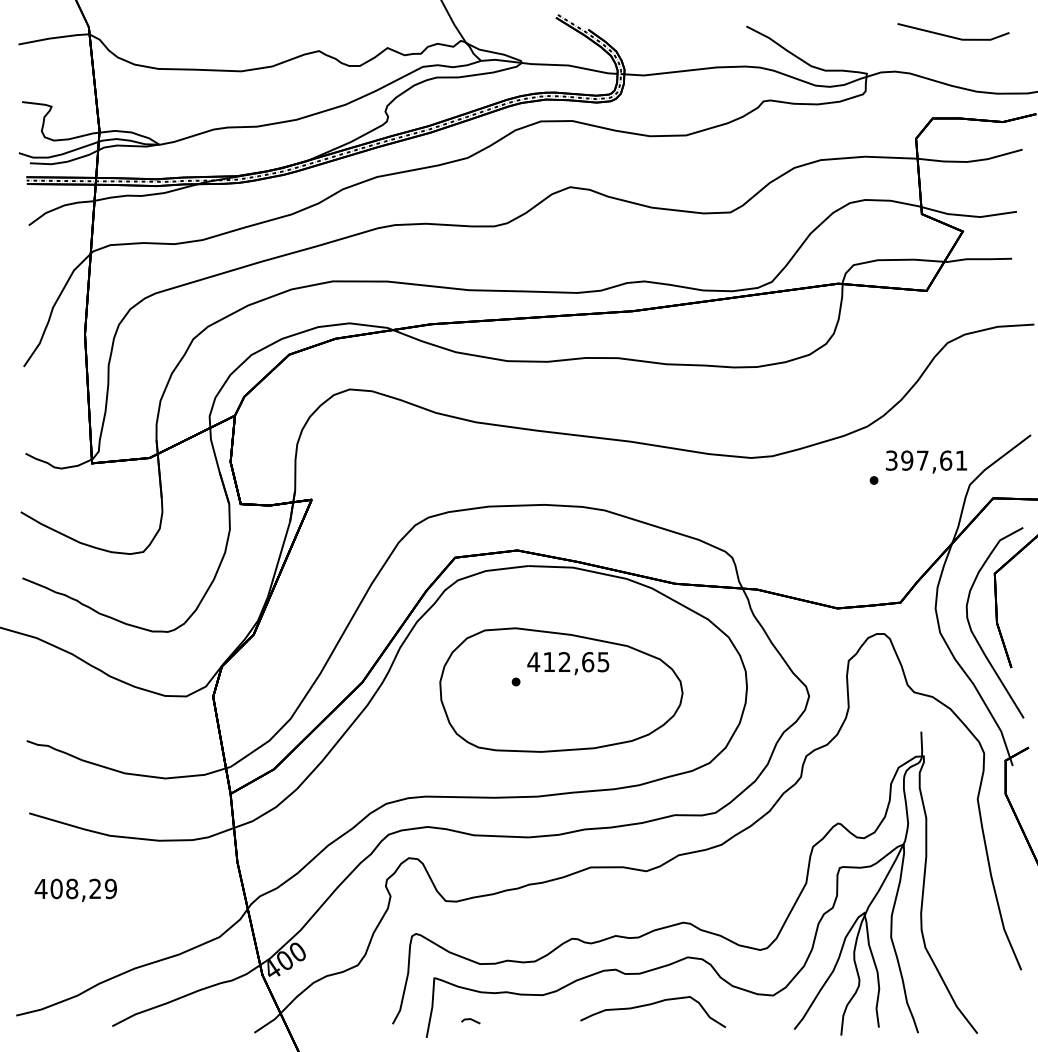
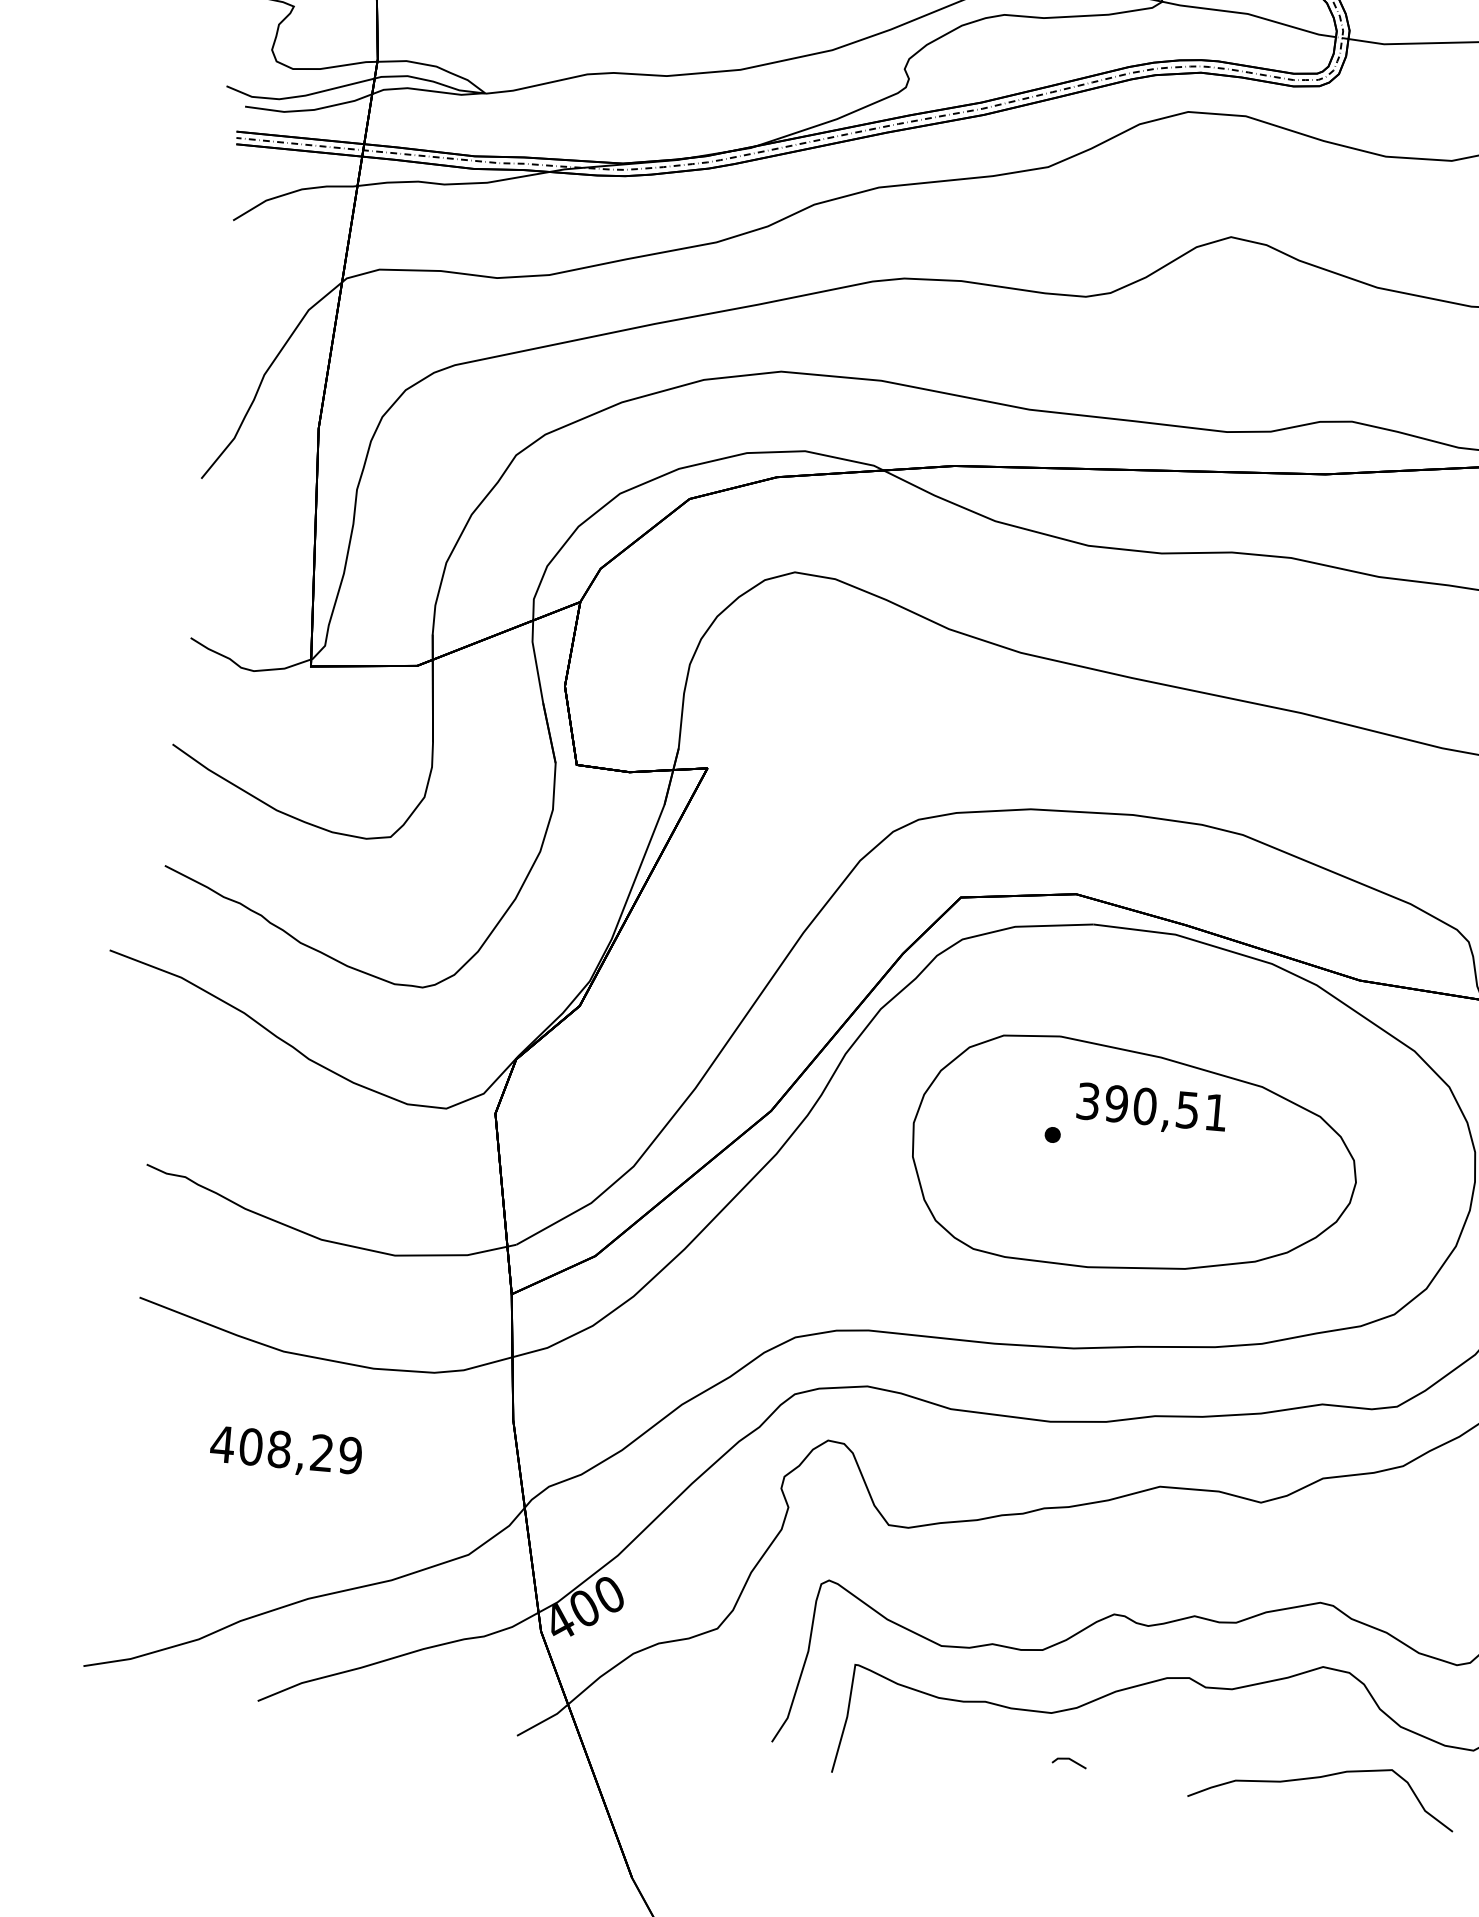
text: (568, 662) -> (1151, 1107), 412,65 -> 390,51
text: (75, 889) -> (285, 1450), moved
curve: (650, 1005) -> (1318, 1779), moved
line: (470, 1020) -> (1068, 1761), moved

